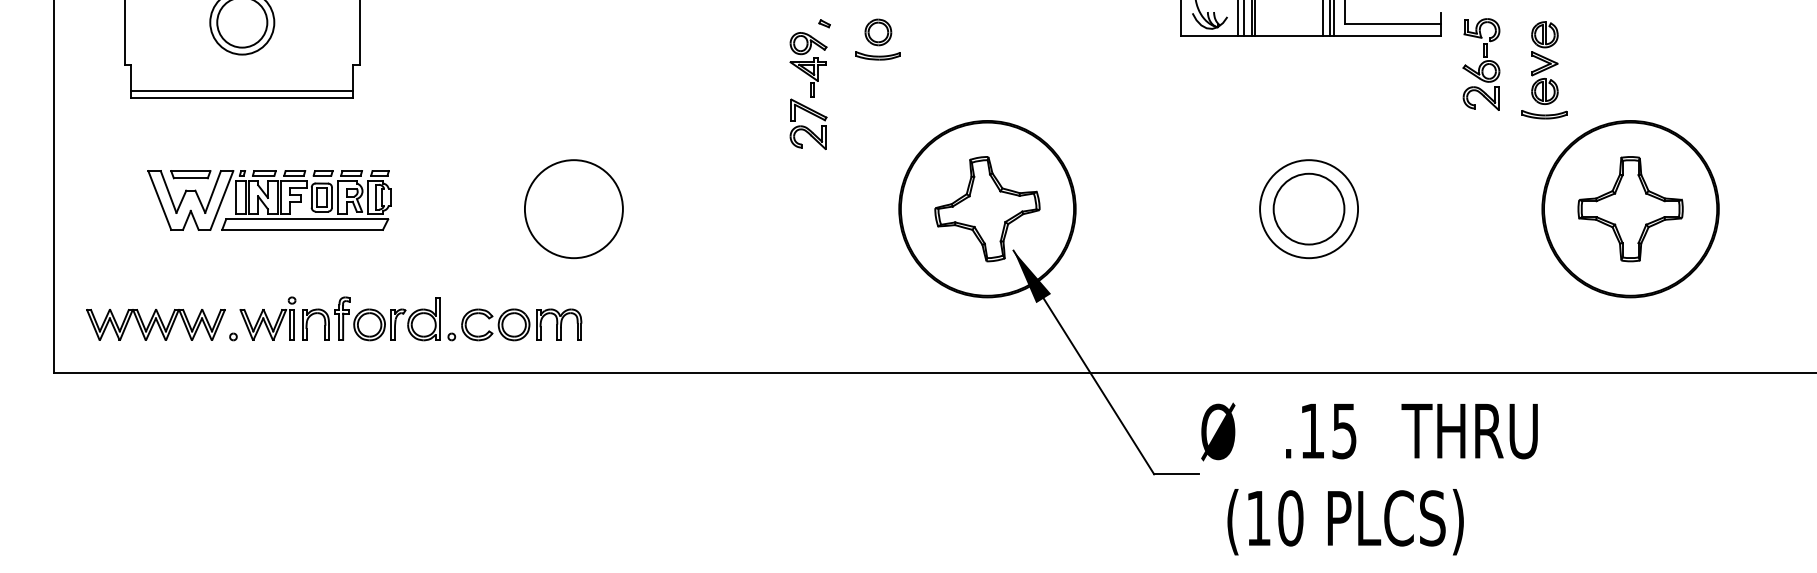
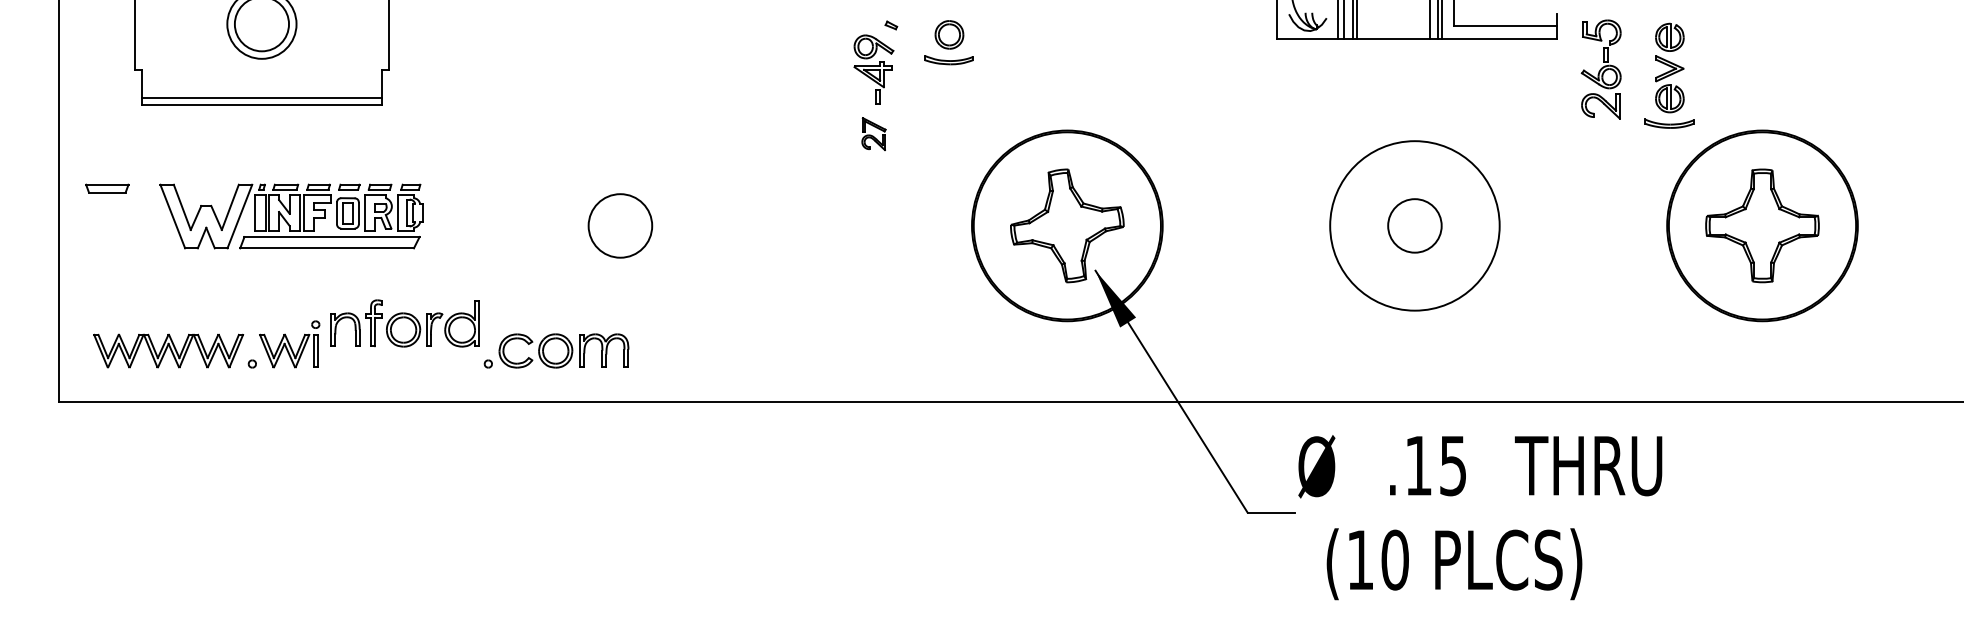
part: (808, 123) -> (873, 133), size x0.6
part: (191, 174) -> (107, 188), moved
circle: (574, 208) -> (620, 225), size x0.6
circle: (1308, 208) -> (1414, 225), size x0.7
circle: (1308, 208) -> (1414, 225), size x1.6
part: (370, 318) -> (404, 323), moved

